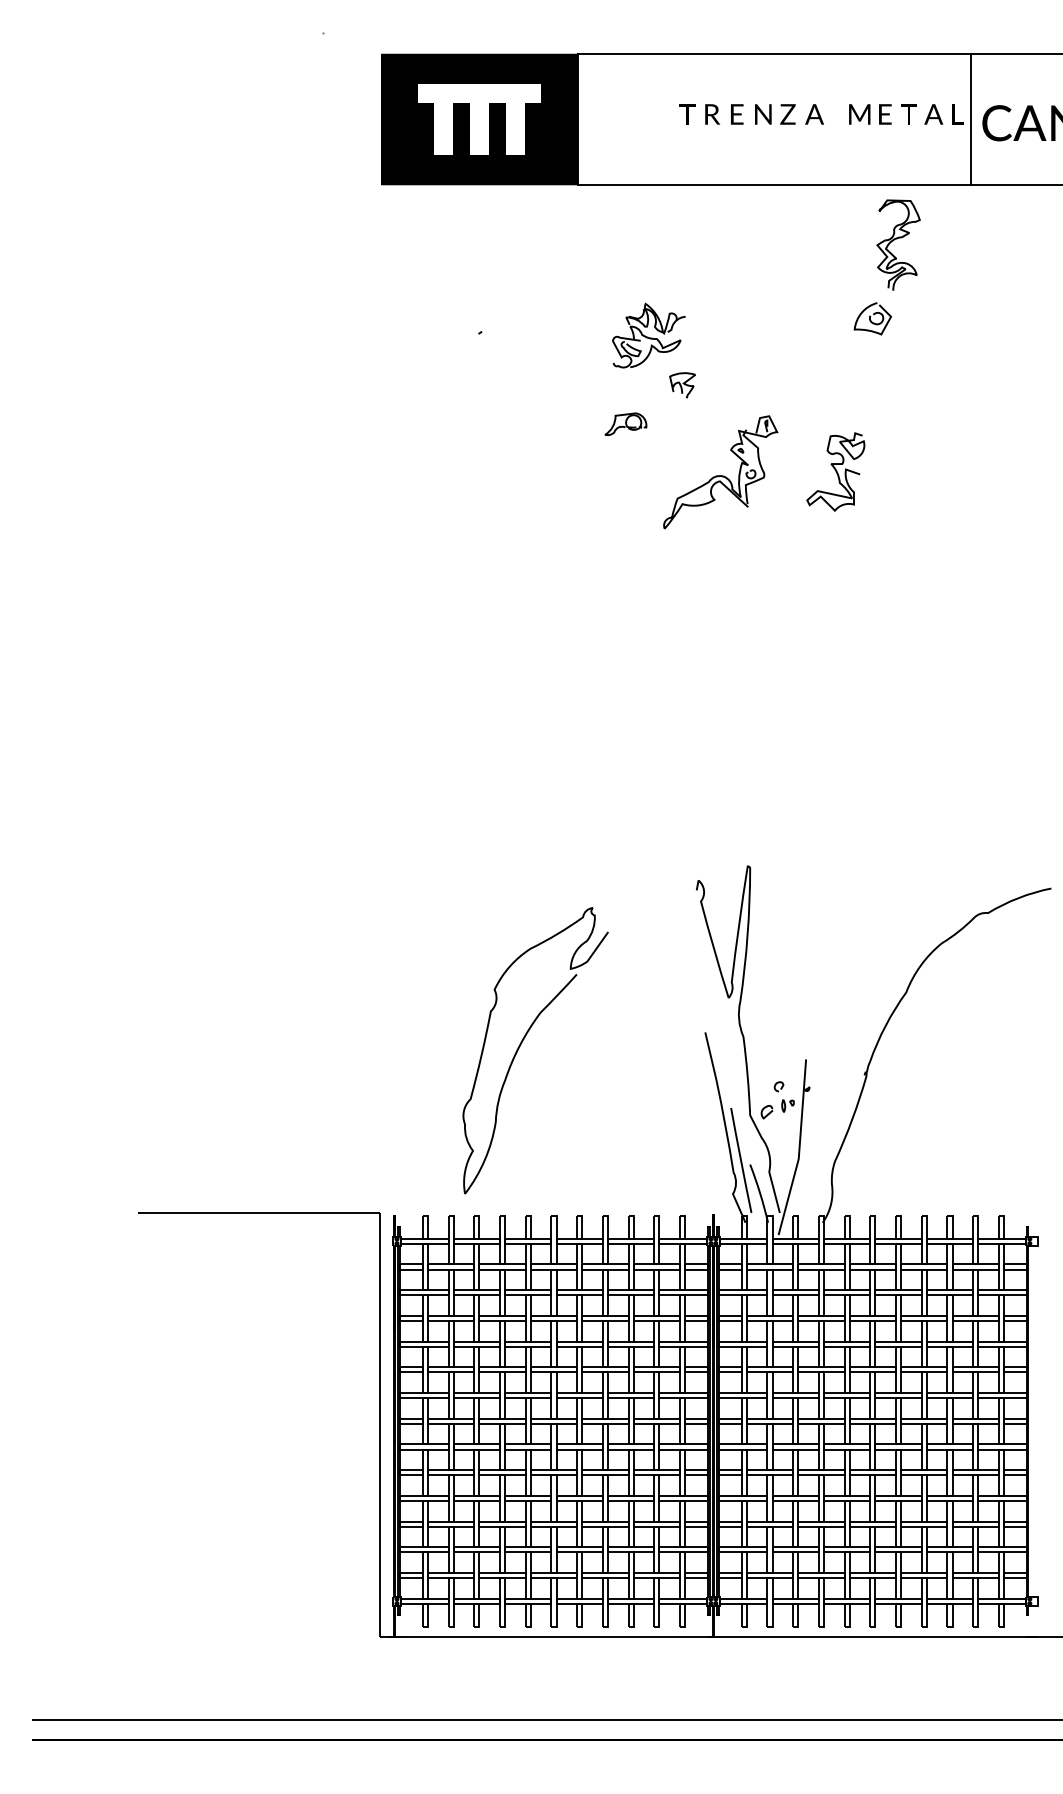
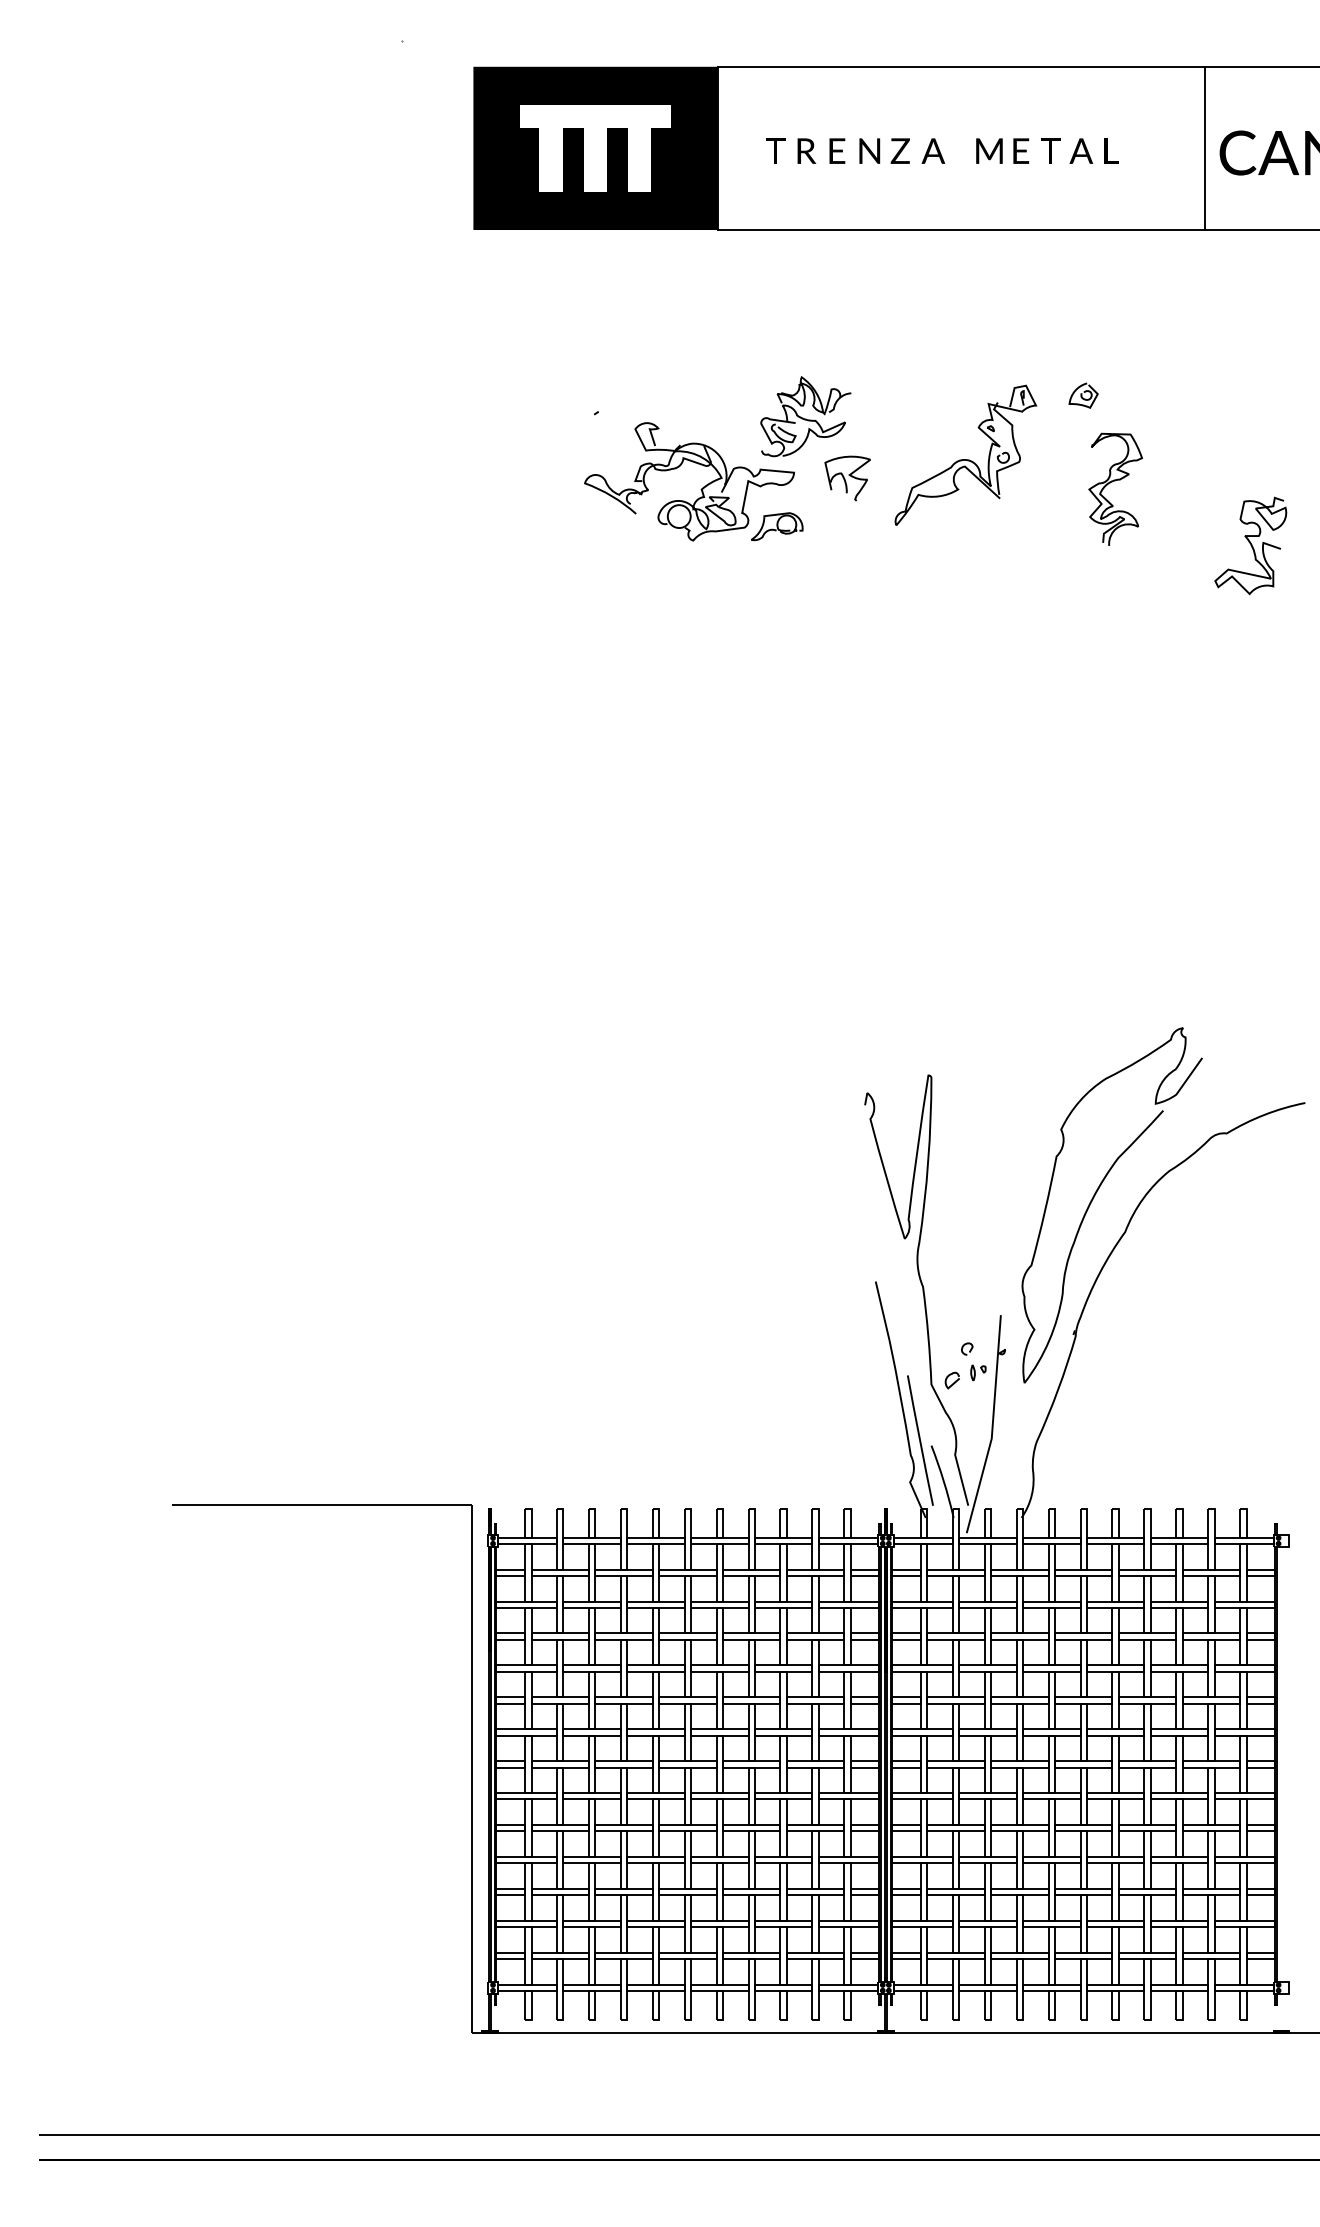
text: (821, 113) -> (942, 150), moved
part: (896, 239) -> (1112, 482), moved
part: (872, 318) -> (1083, 395), size x0.62
part: (682, 385) -> (847, 478), size x1.43
part: (564, 394) -> (700, 489), added
part: (720, 471) -> (965, 454), moved
curve: (835, 471) -> (1250, 545), moved
curve: (521, 1044) -> (1094, 1197), moved

